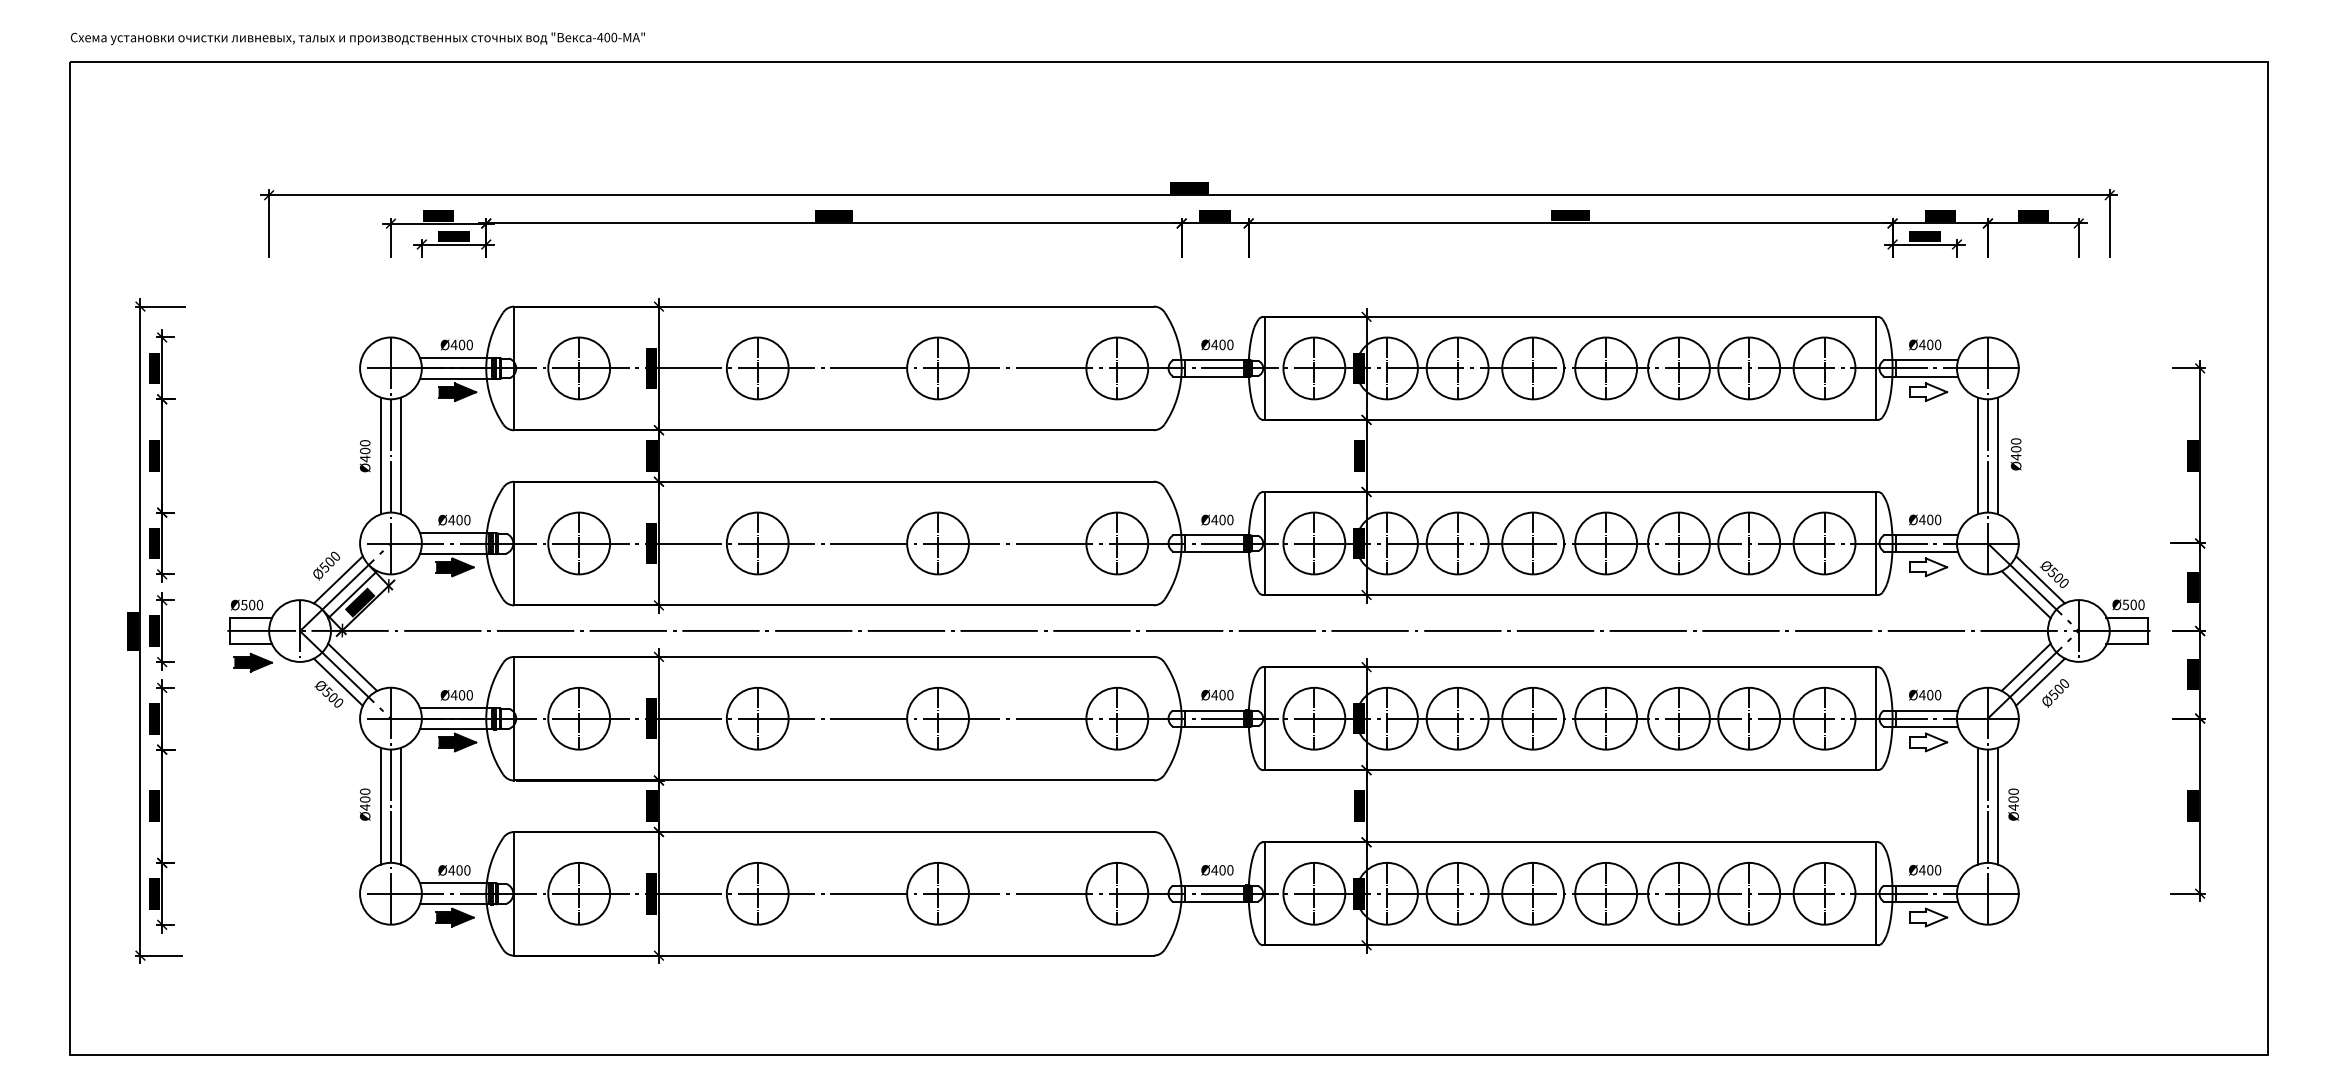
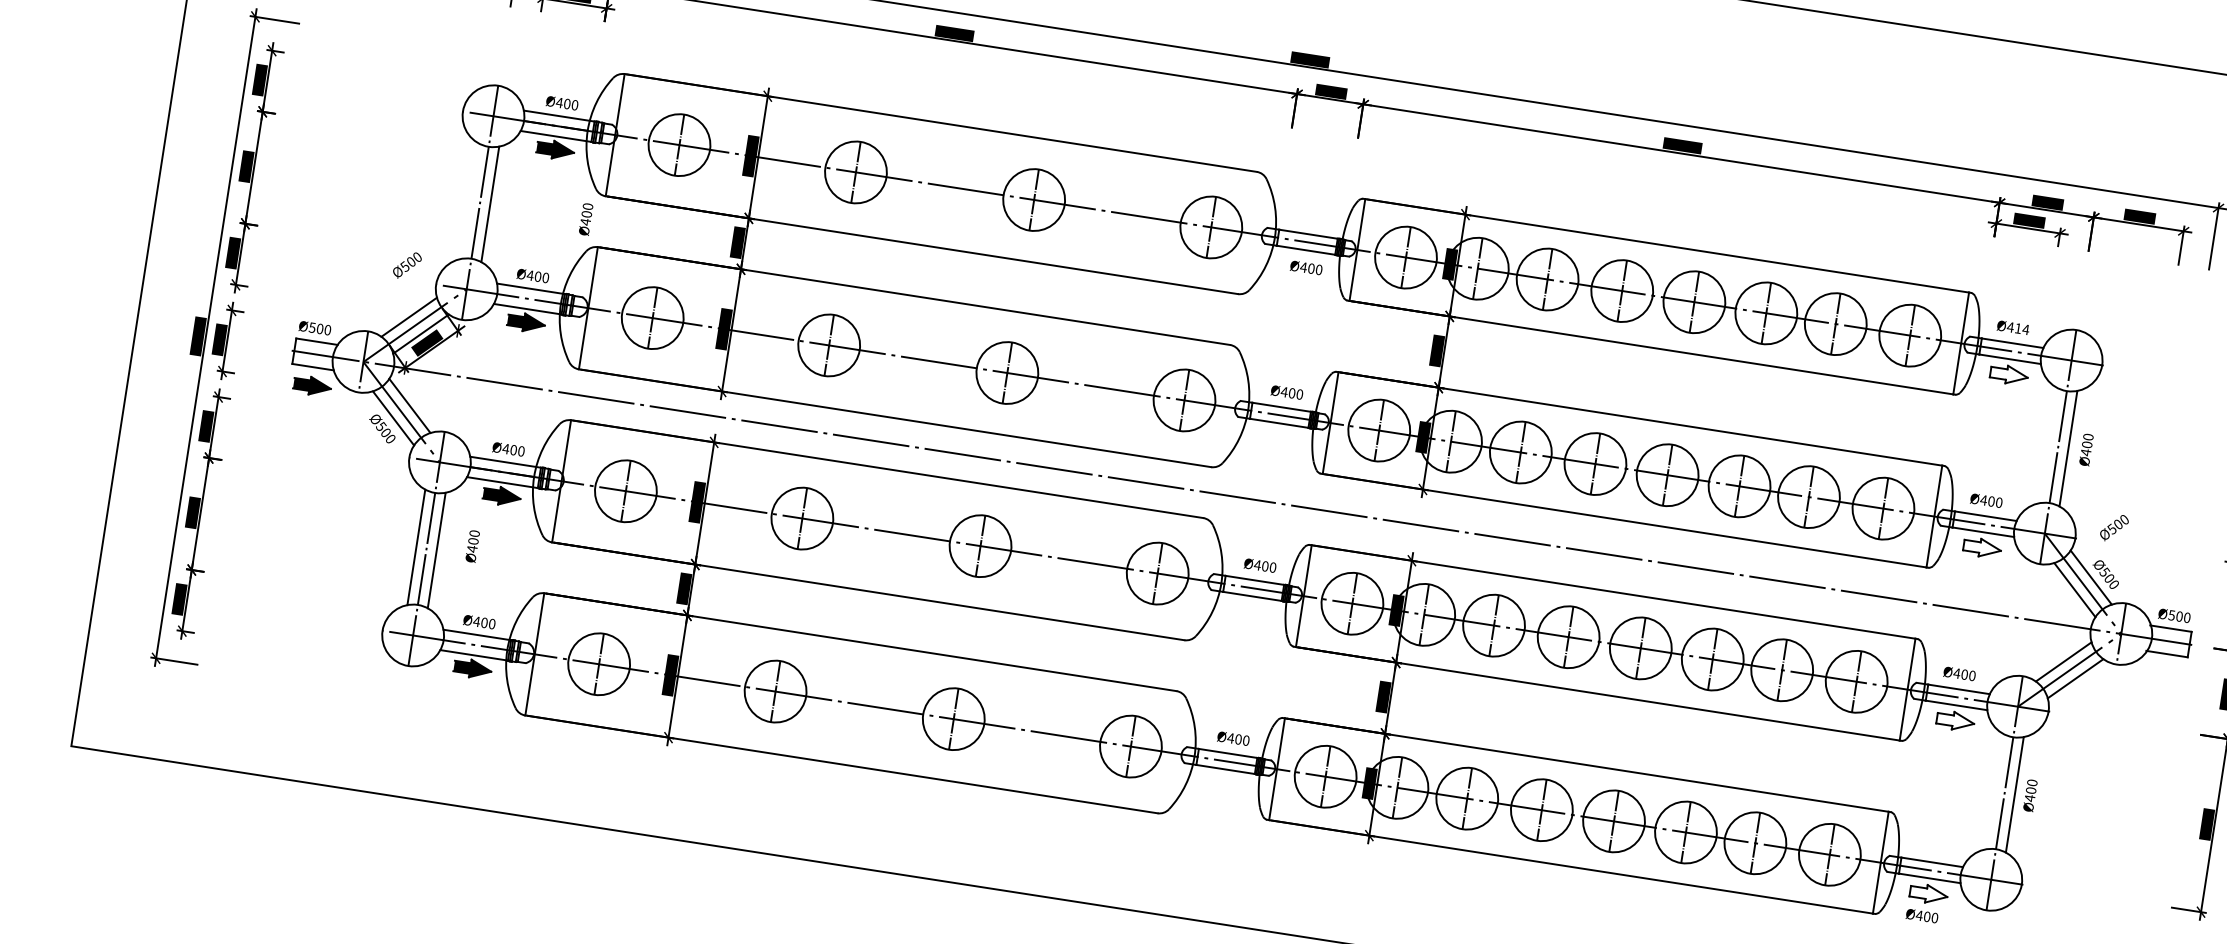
text: (1217, 344) -> (1306, 267), moved
text: (1934, 344) -> (2022, 328), Ø400 -> Ø414
line: (380, 455) -> (469, 200), removed
line: (1977, 455) -> (2048, 445), removed
text: (364, 456) -> (585, 219), moved
text: (326, 565) -> (407, 264), moved
text: (2055, 693) -> (2114, 528), moved
text: (364, 804) -> (472, 546), moved
line: (1977, 805) -> (1994, 790), removed
text: (1925, 869) -> (1922, 915), moved

